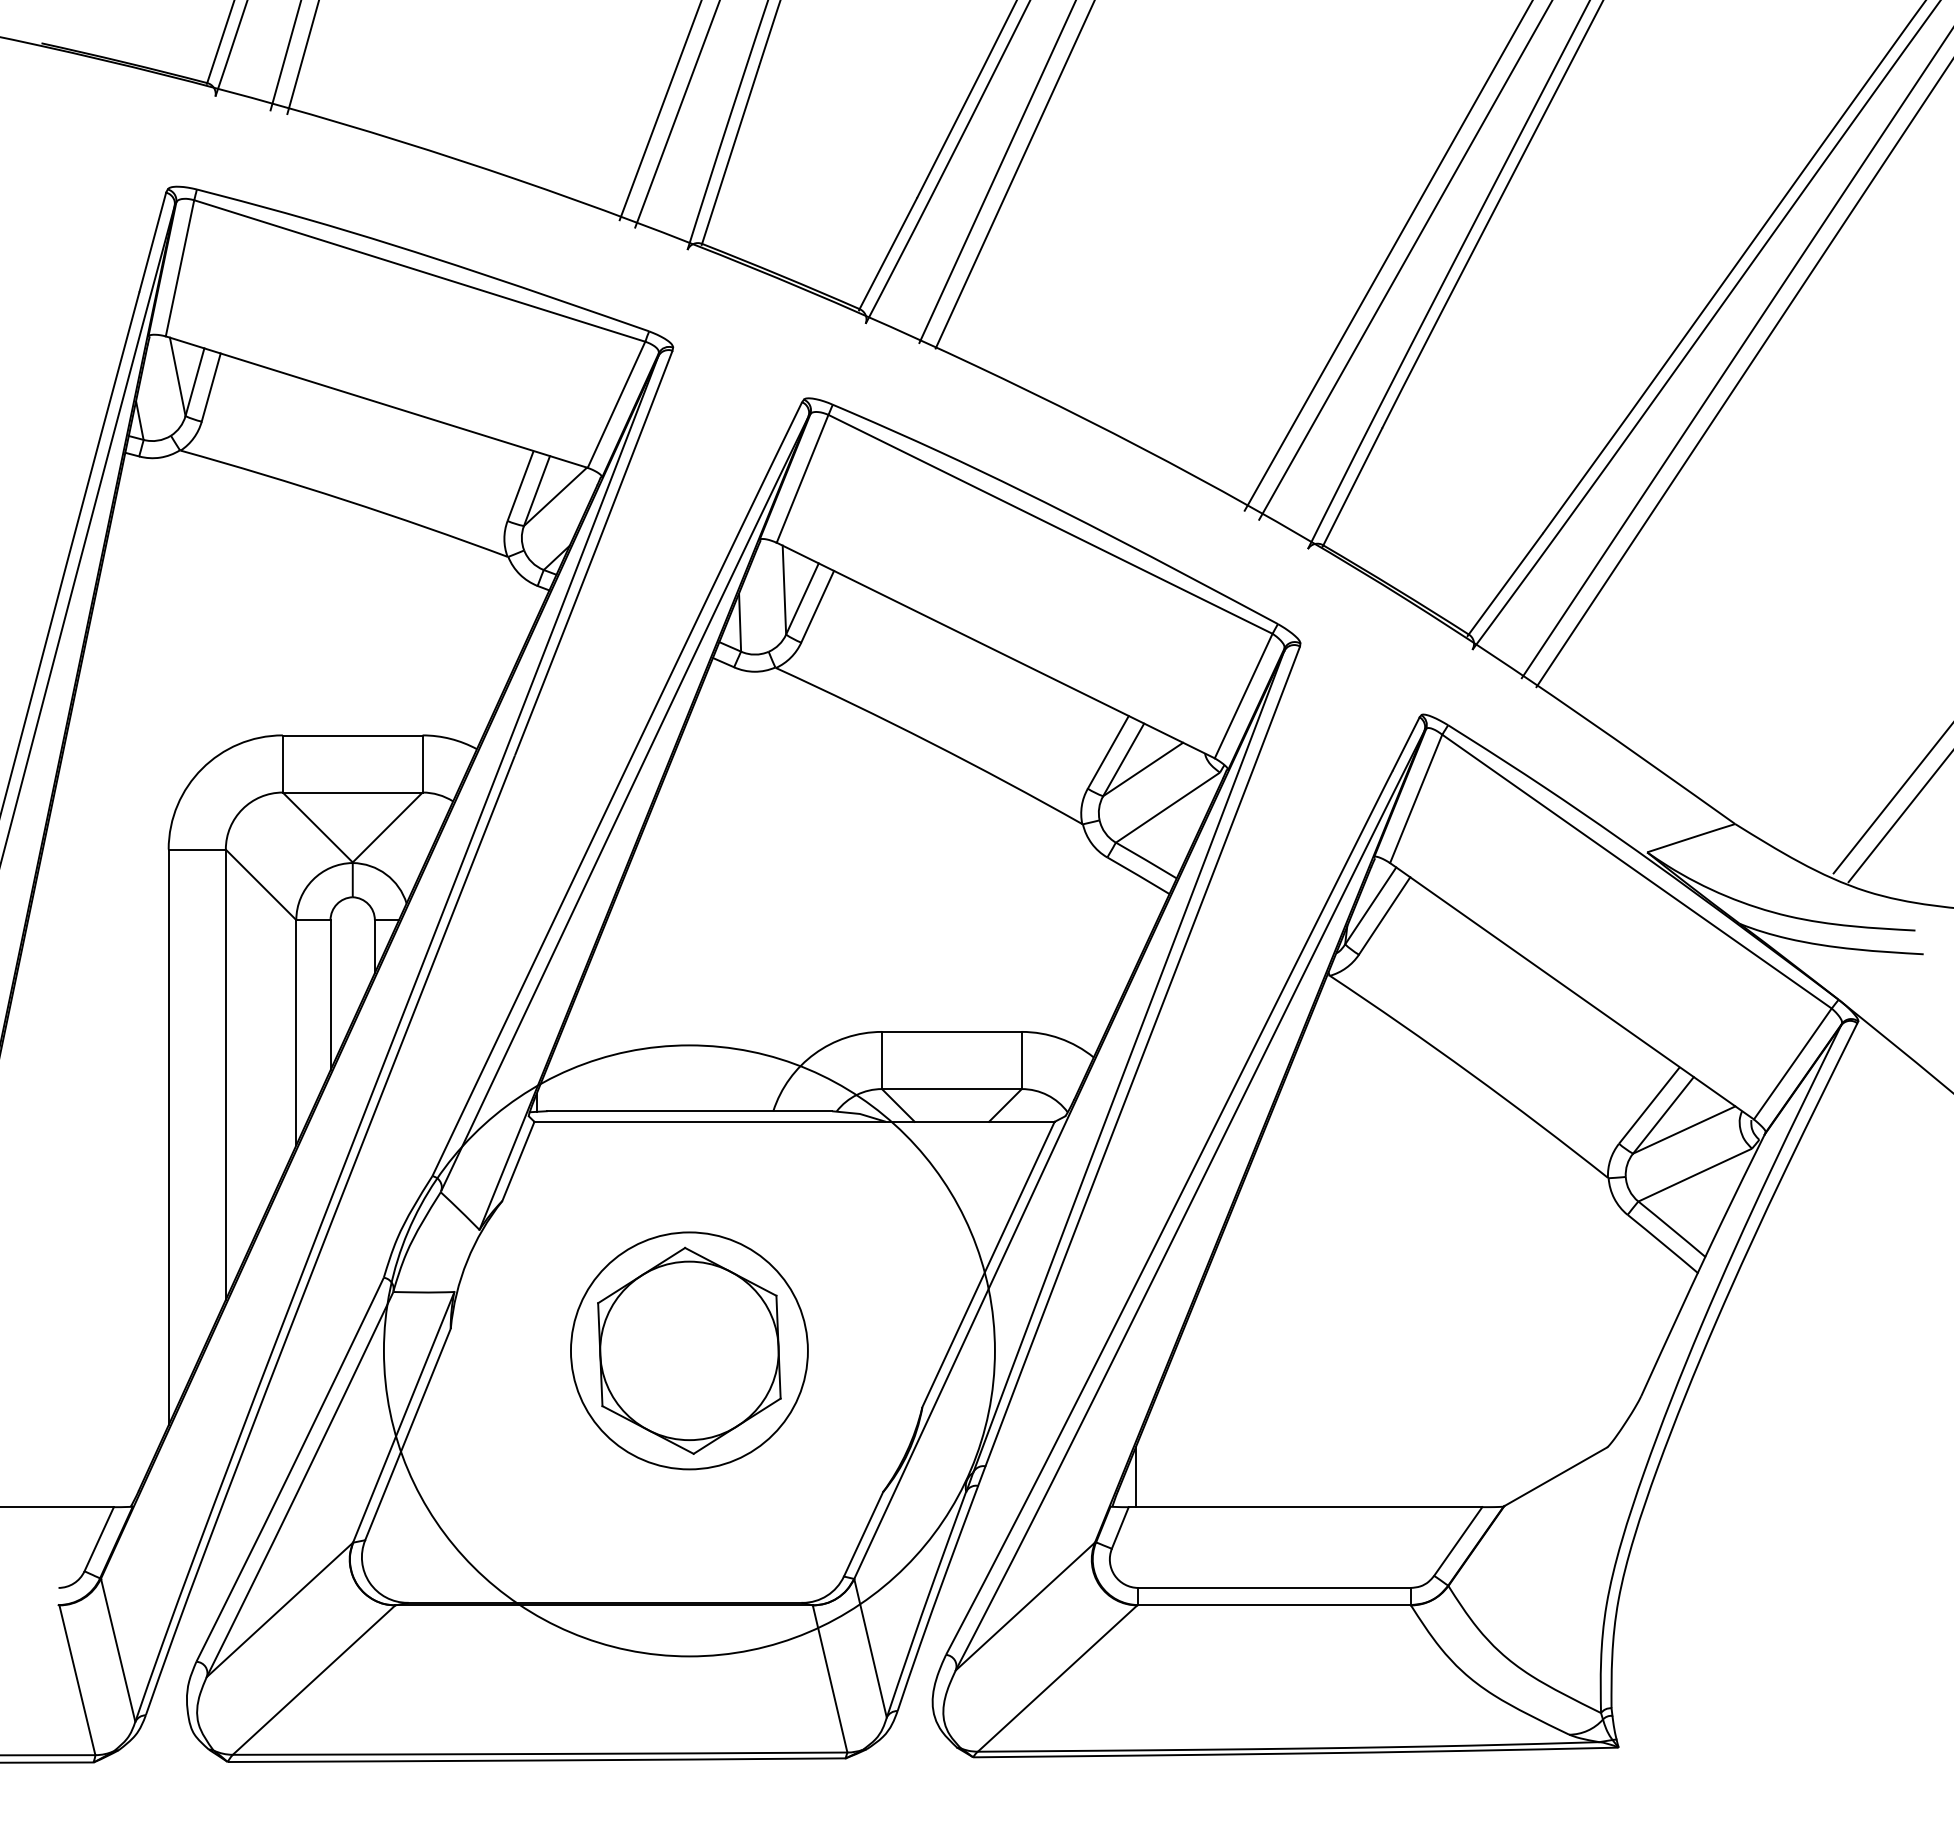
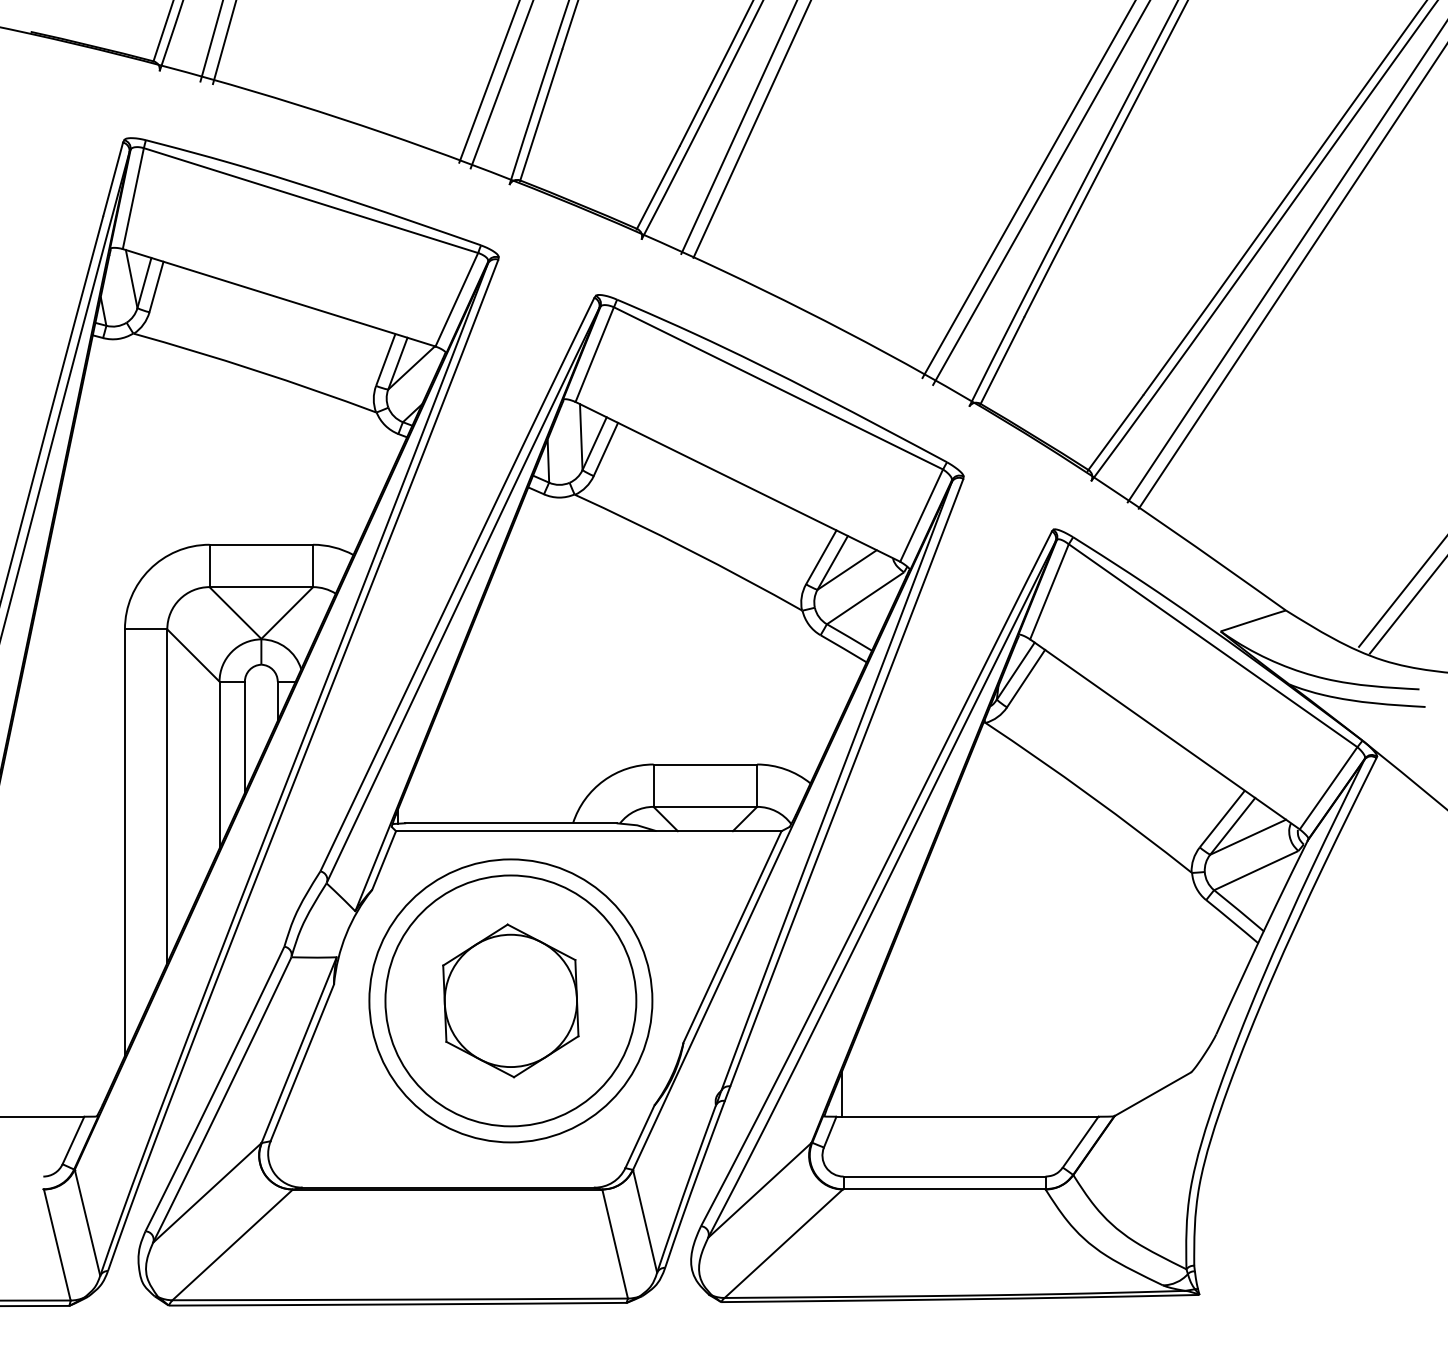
circle: (689, 1350) -> (510, 1000), size x0.62
circle: (689, 1350) -> (510, 1000), size x1.43

